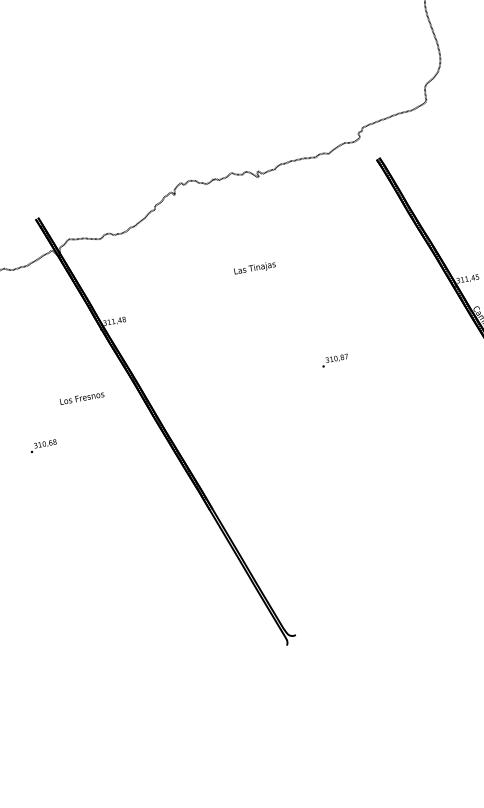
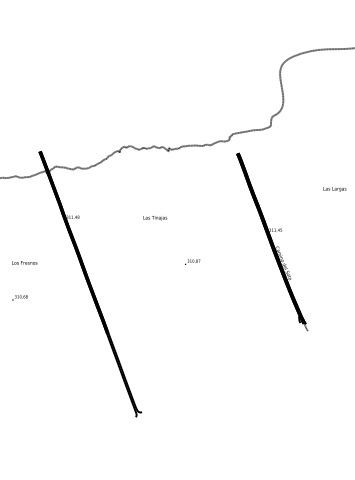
text: (255, 268) -> (155, 218), moved
text: (81, 397) -> (24, 262), moved
text: (42, 445) -> (19, 297), moved

